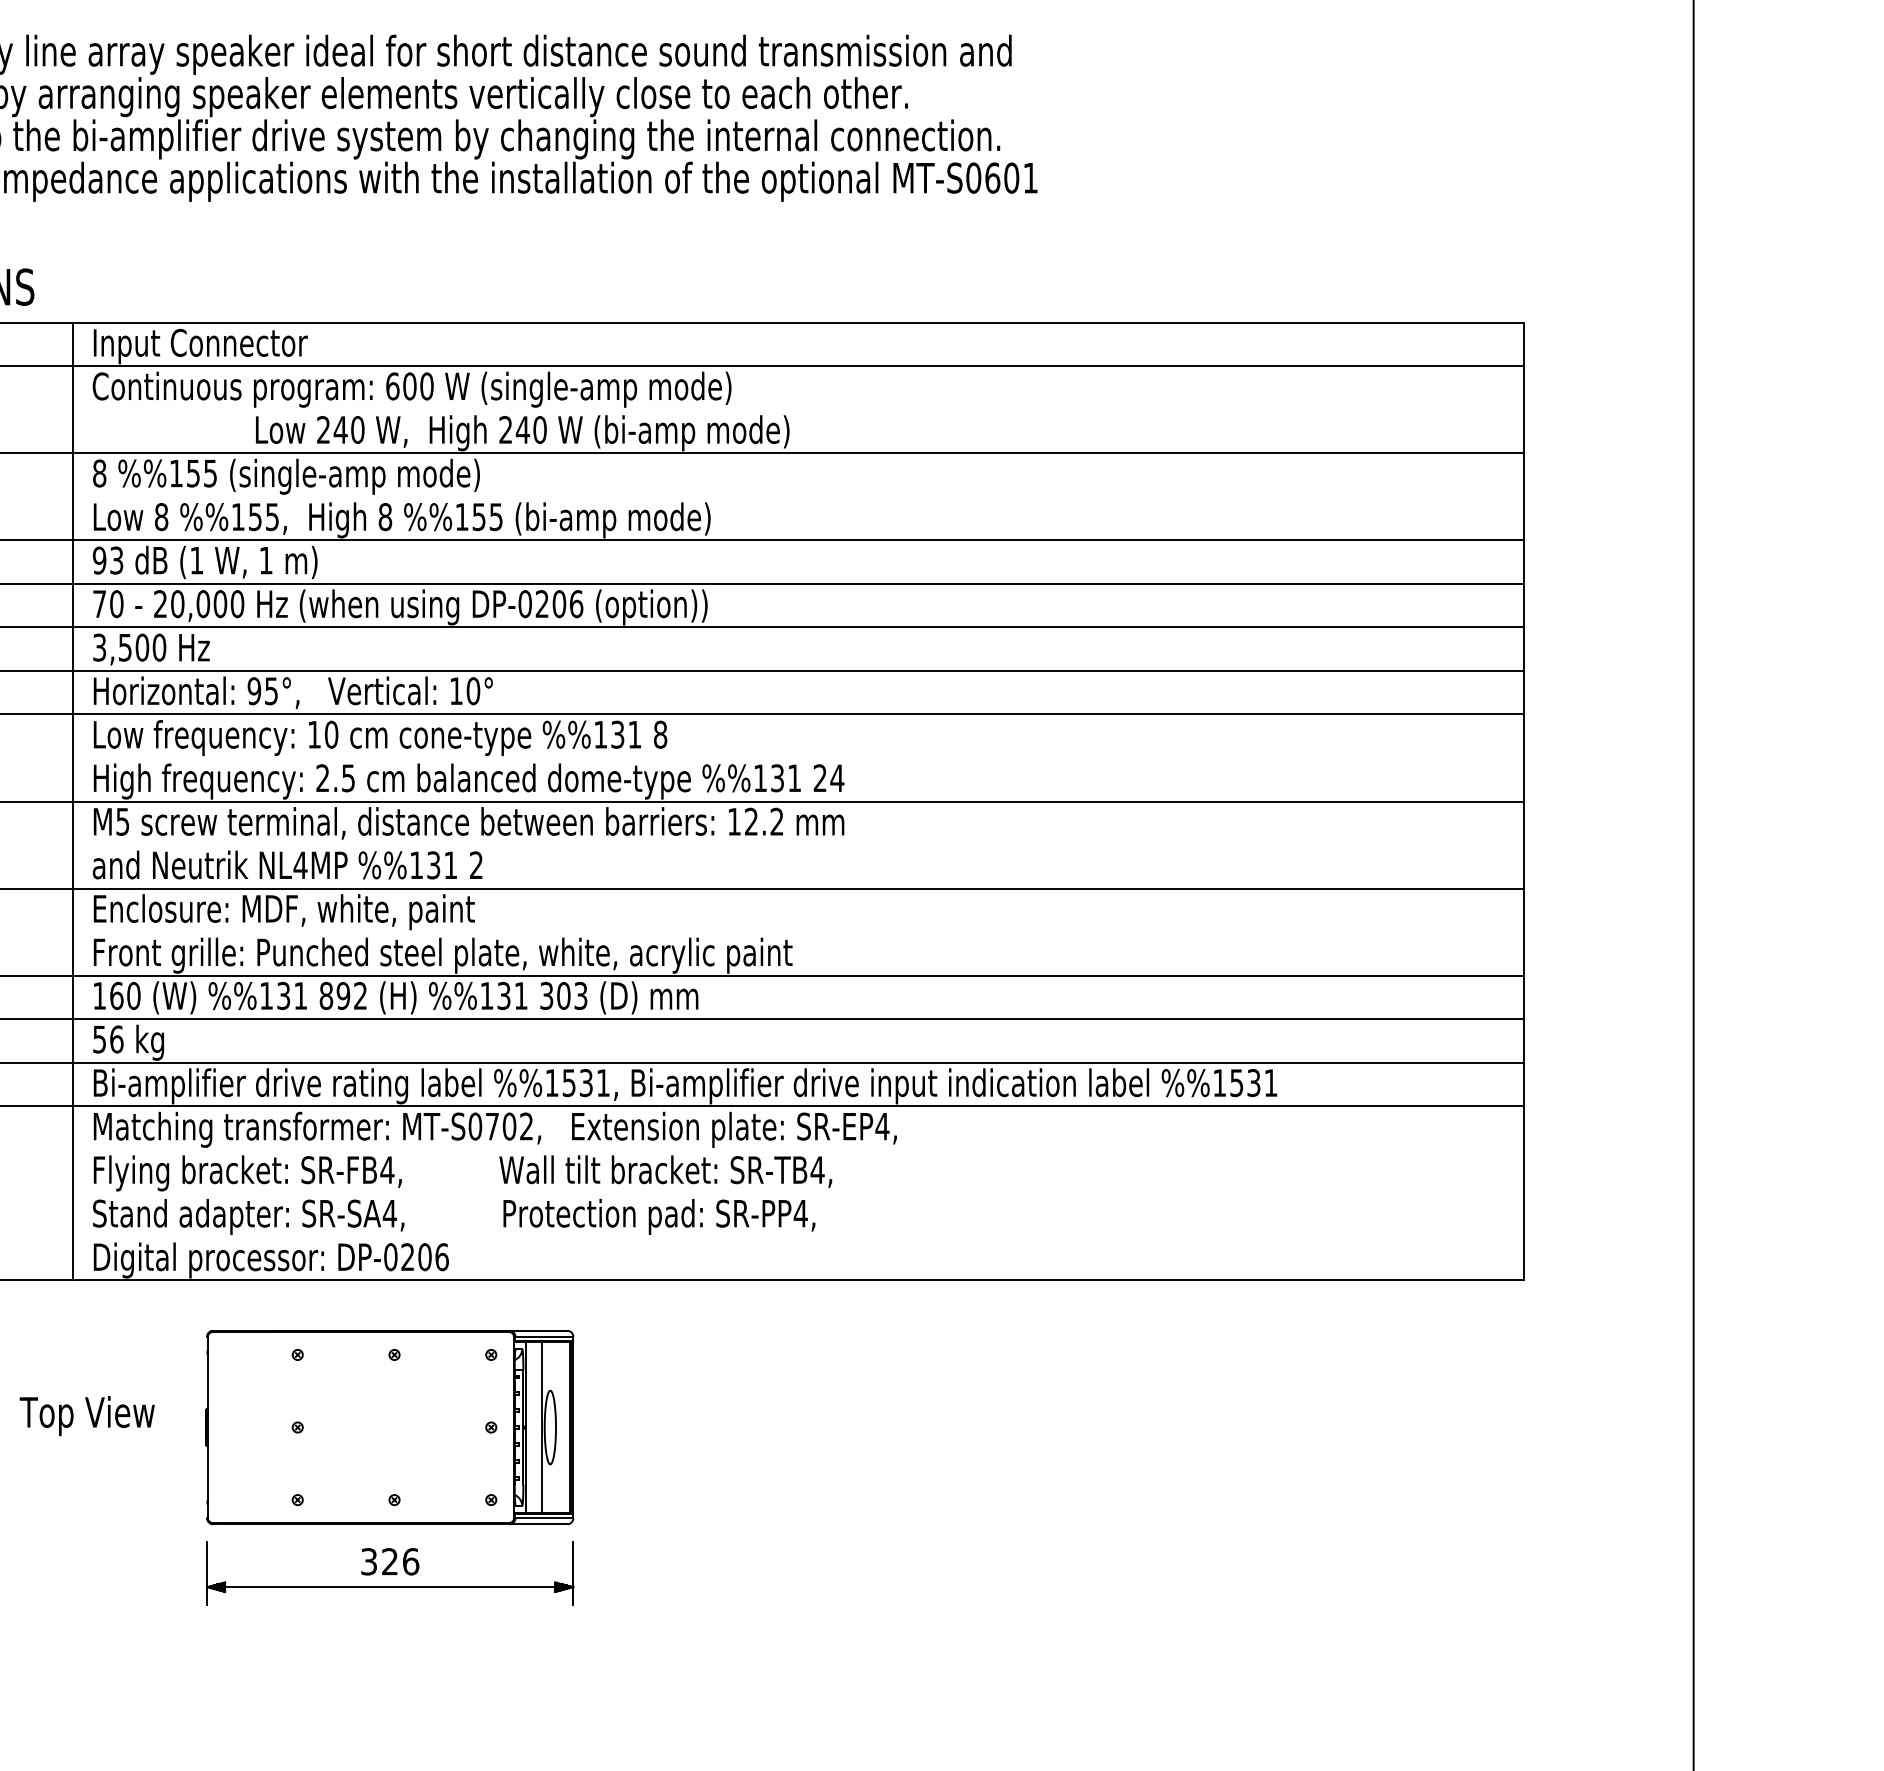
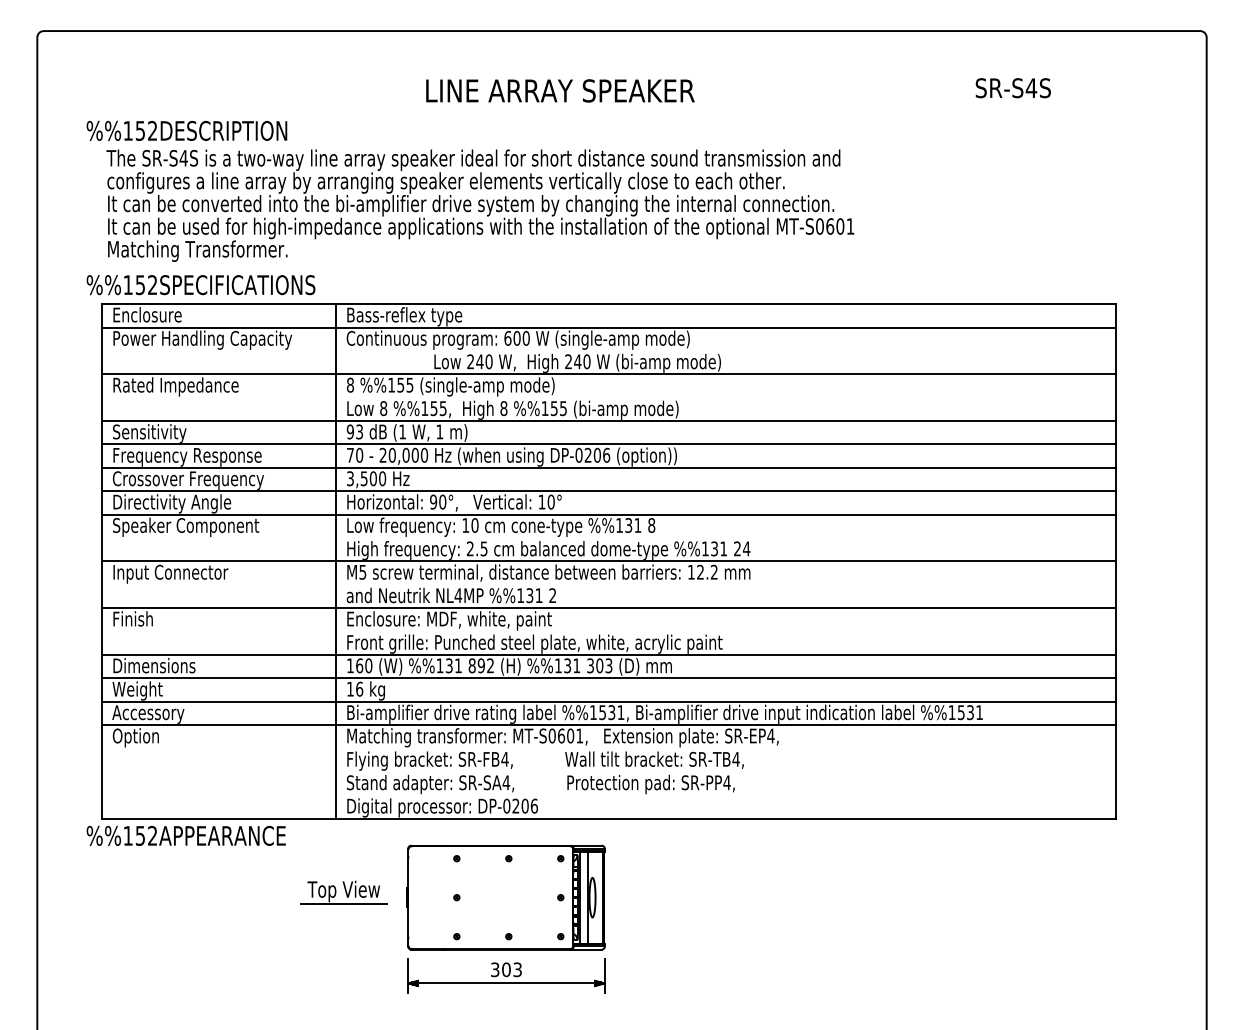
text: (202, 345) -> (405, 316), Input Connector -> Bass-reflex type
text: (271, 690) -> (442, 501), 95°, -> 90°,
text: (99, 1039) -> (350, 689), 56 -> 16
text: (509, 1125) -> (570, 735), MT-S0702, -> MT-S0601,
line: (88, 1440) -> (344, 904), added
text: (401, 1561) -> (512, 969), 326 -> 303

